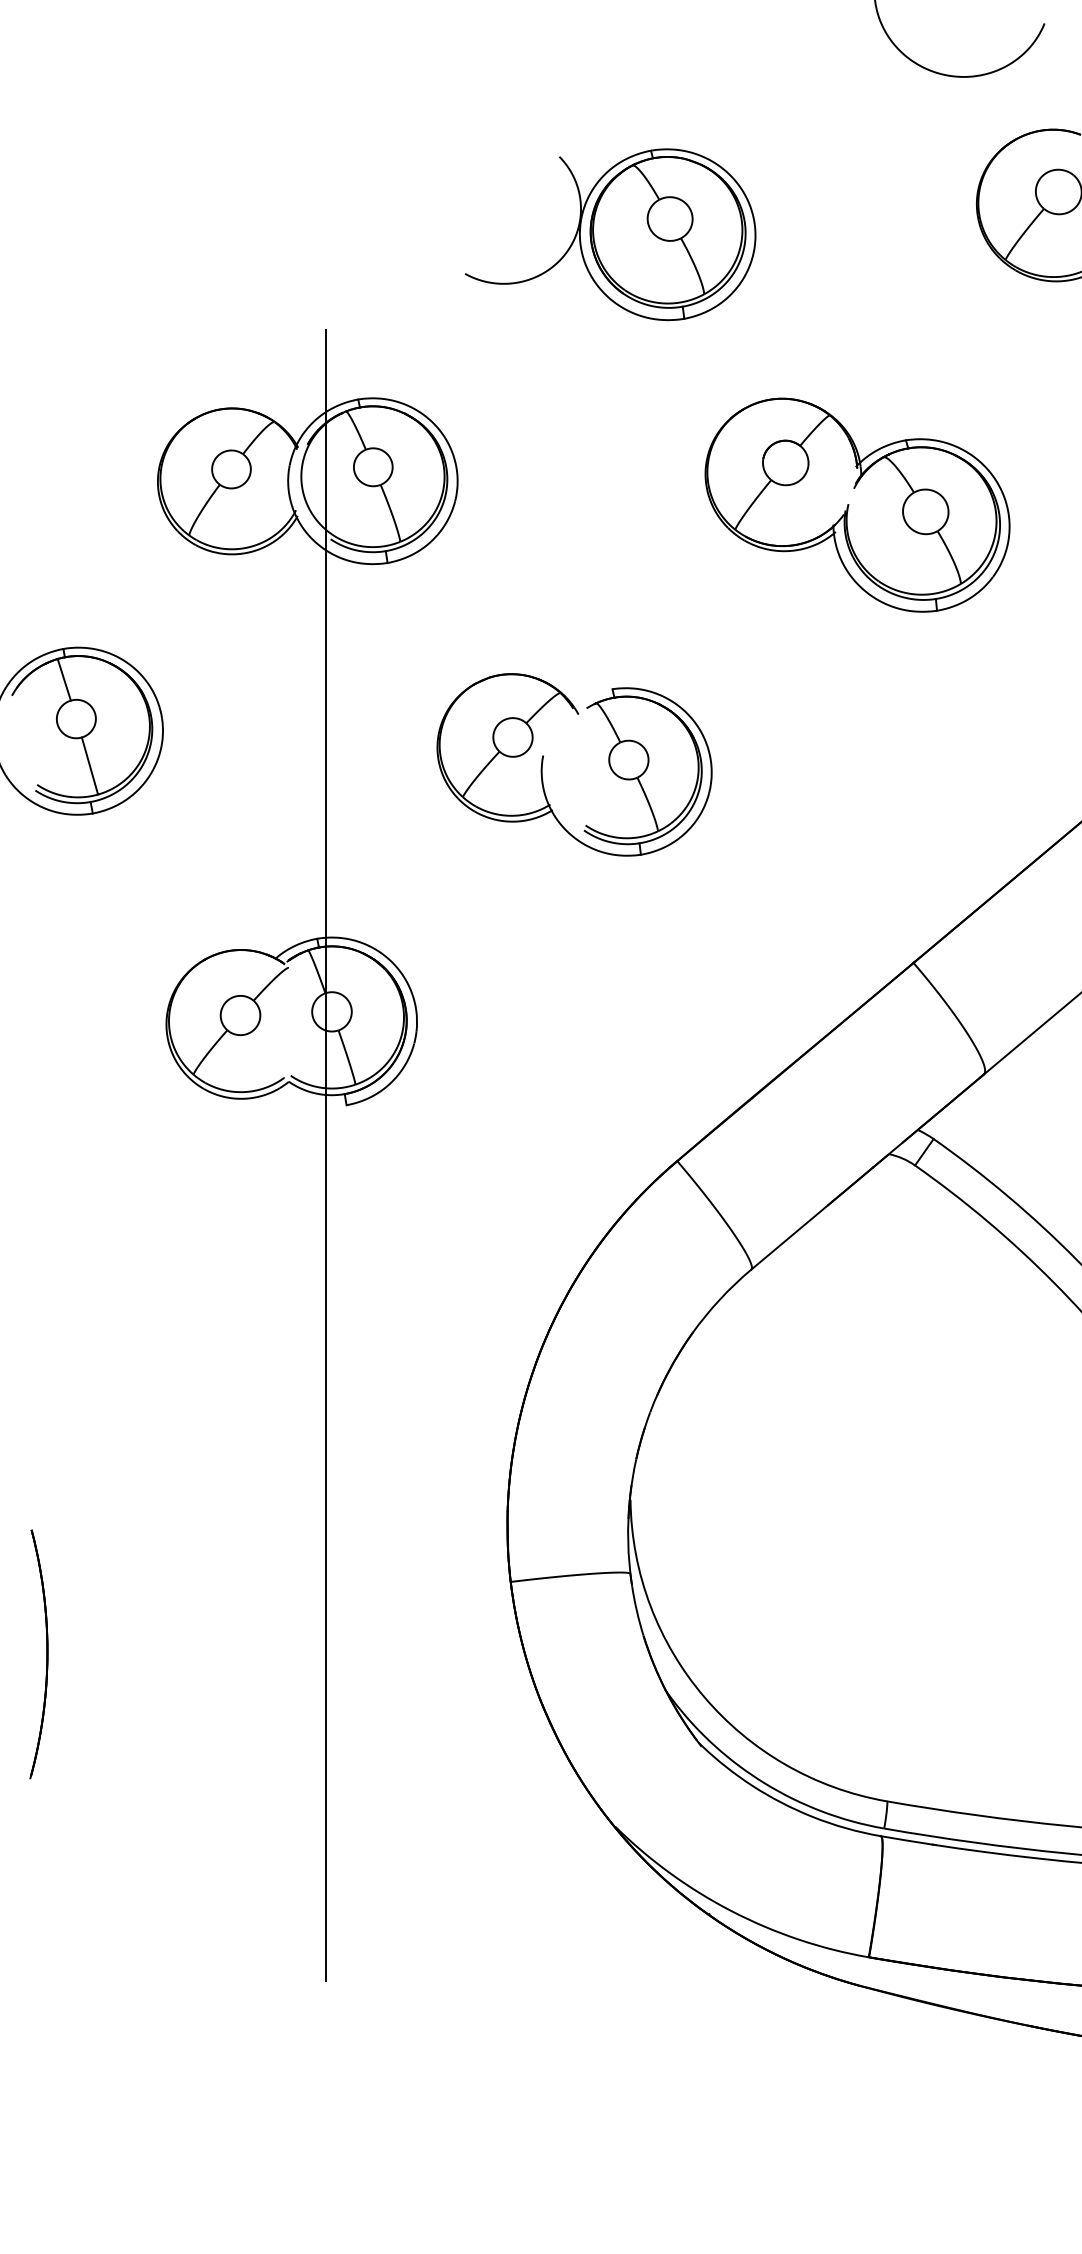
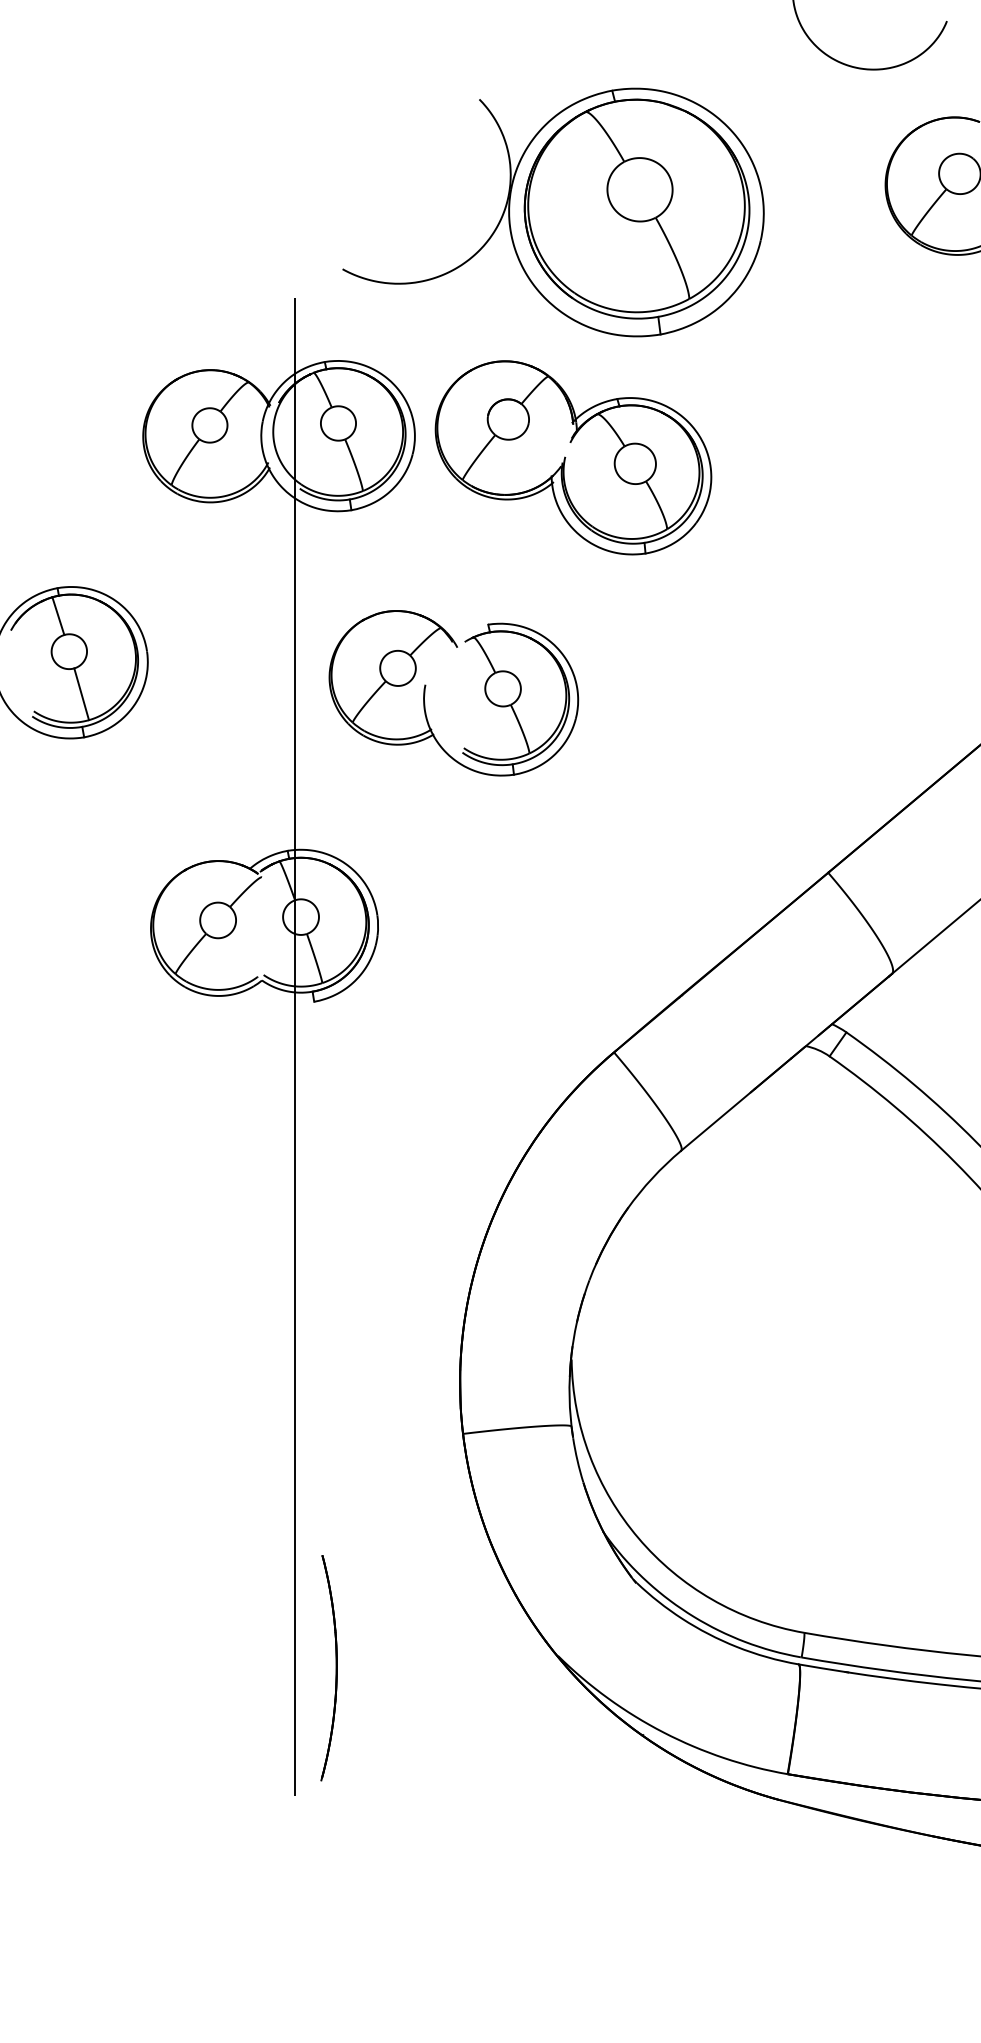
part: (610, 234) -> (553, 212), size x1.6
part: (857, 504) -> (573, 457), moved
part: (543, 762) -> (425, 691), moved
part: (46, 1654) -> (335, 1668), moved

